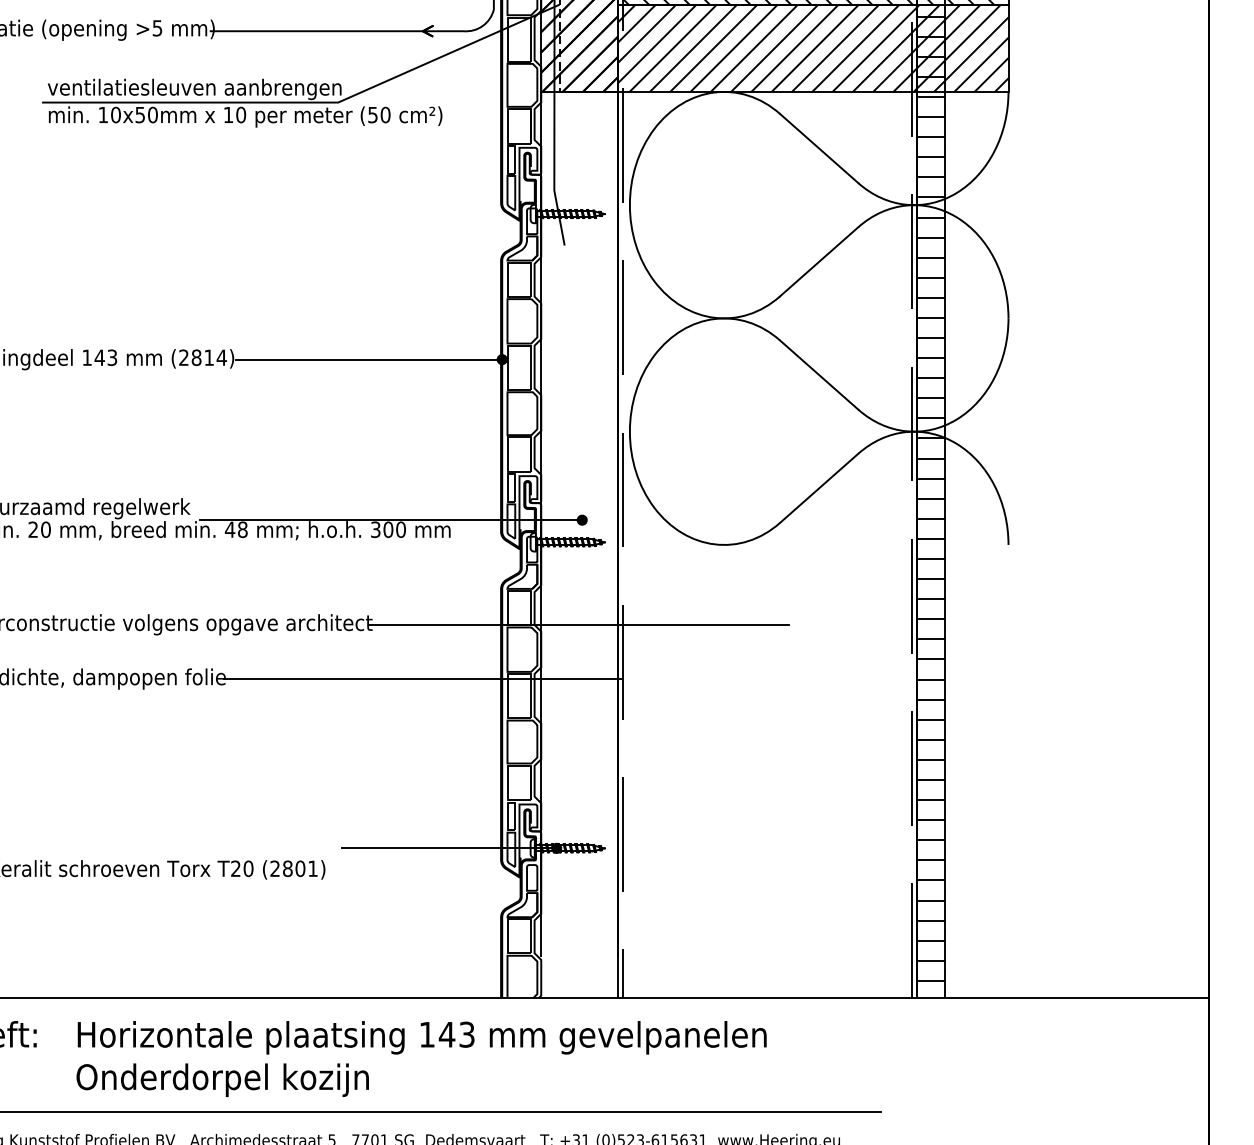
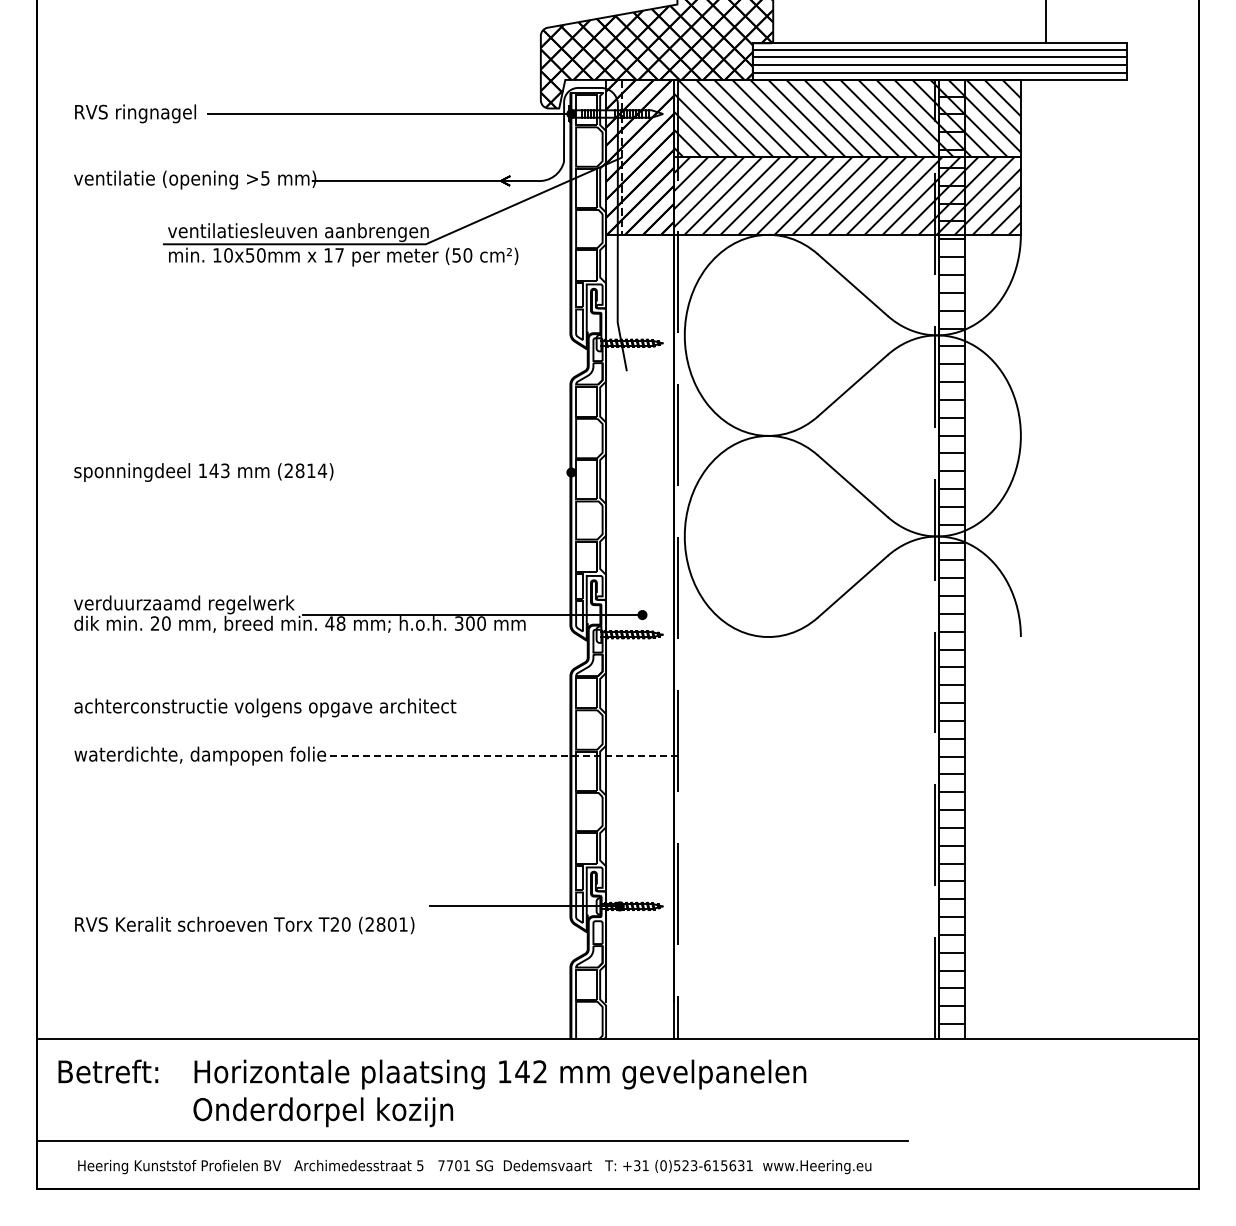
text: (240, 115) -> (339, 255), 10 -> 17
line: (369, 359) -> (453, 472), removed
line: (578, 624) -> (639, 707), removed
line: (422, 679) -> (500, 756), solid -> dashed
text: (466, 1034) -> (539, 1071), 143 -> 142

